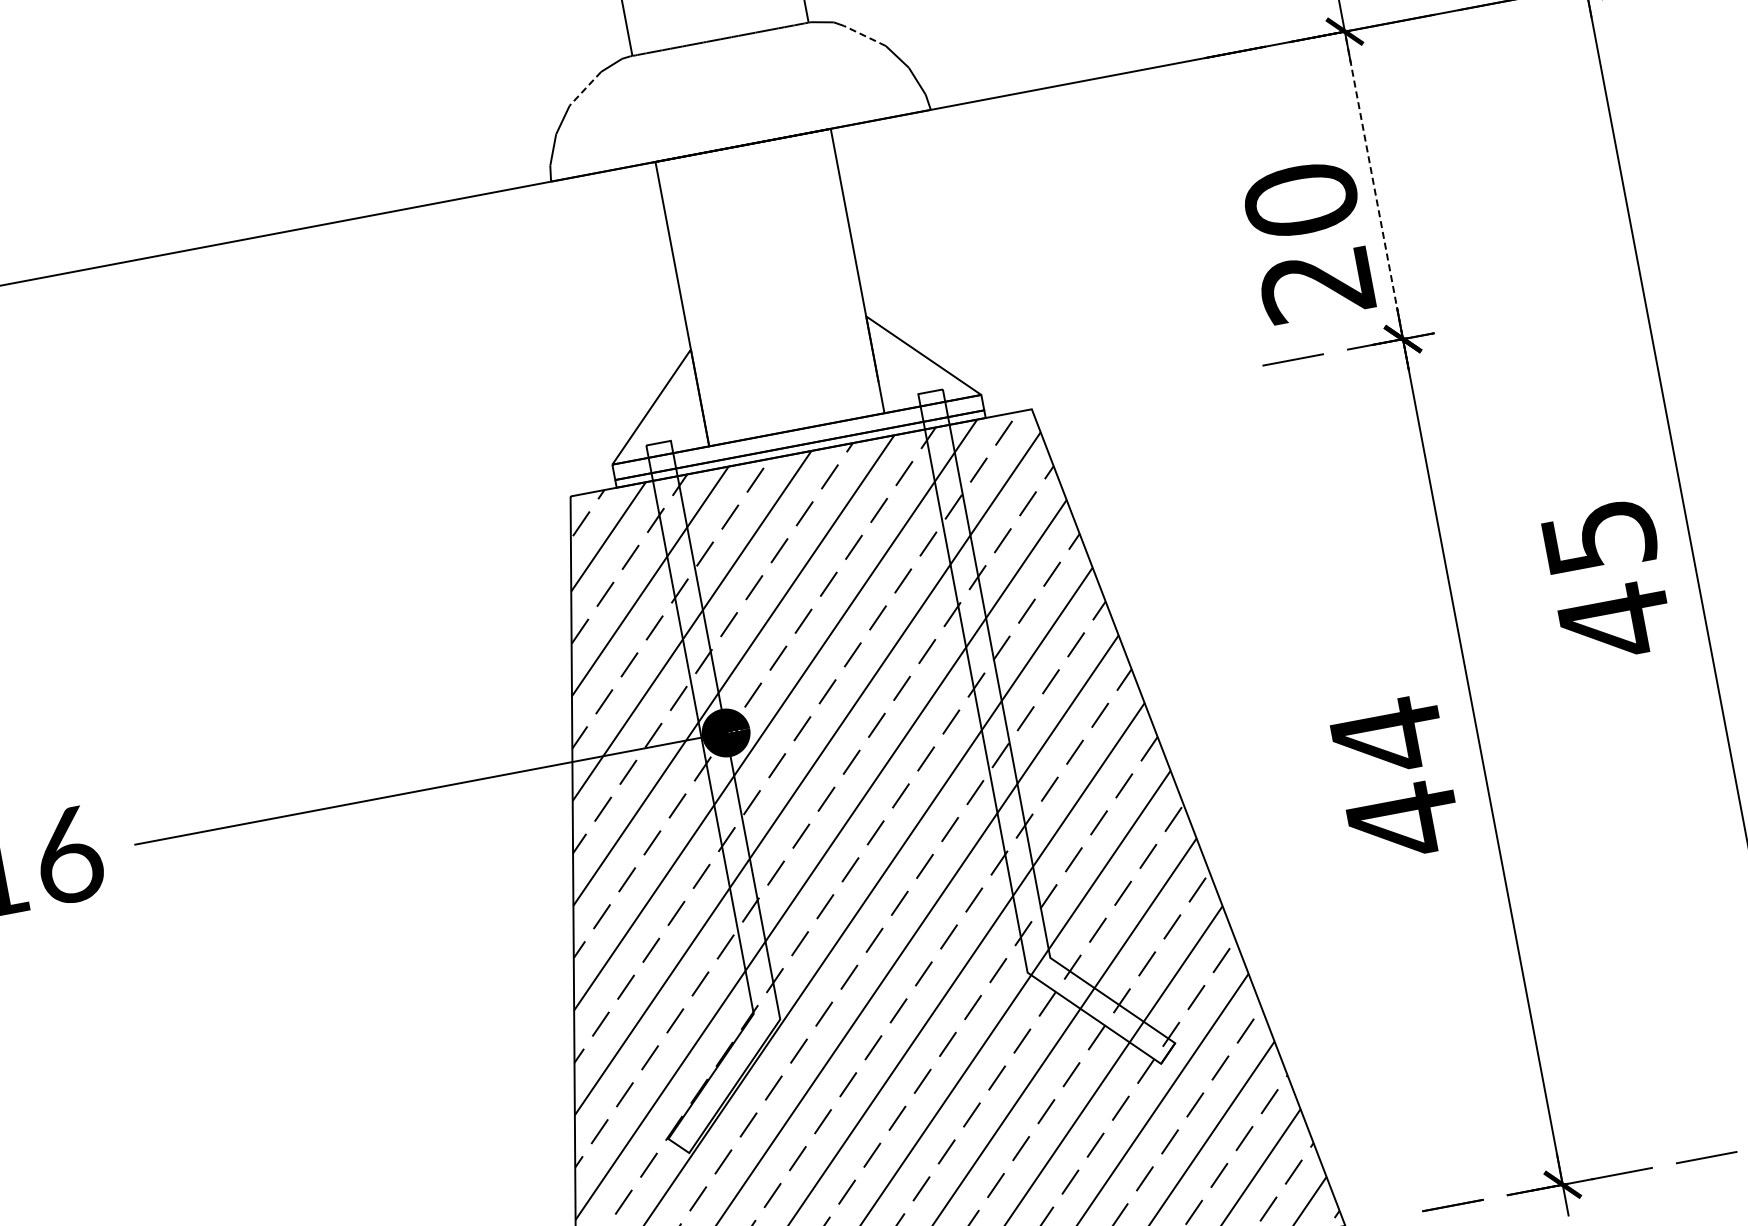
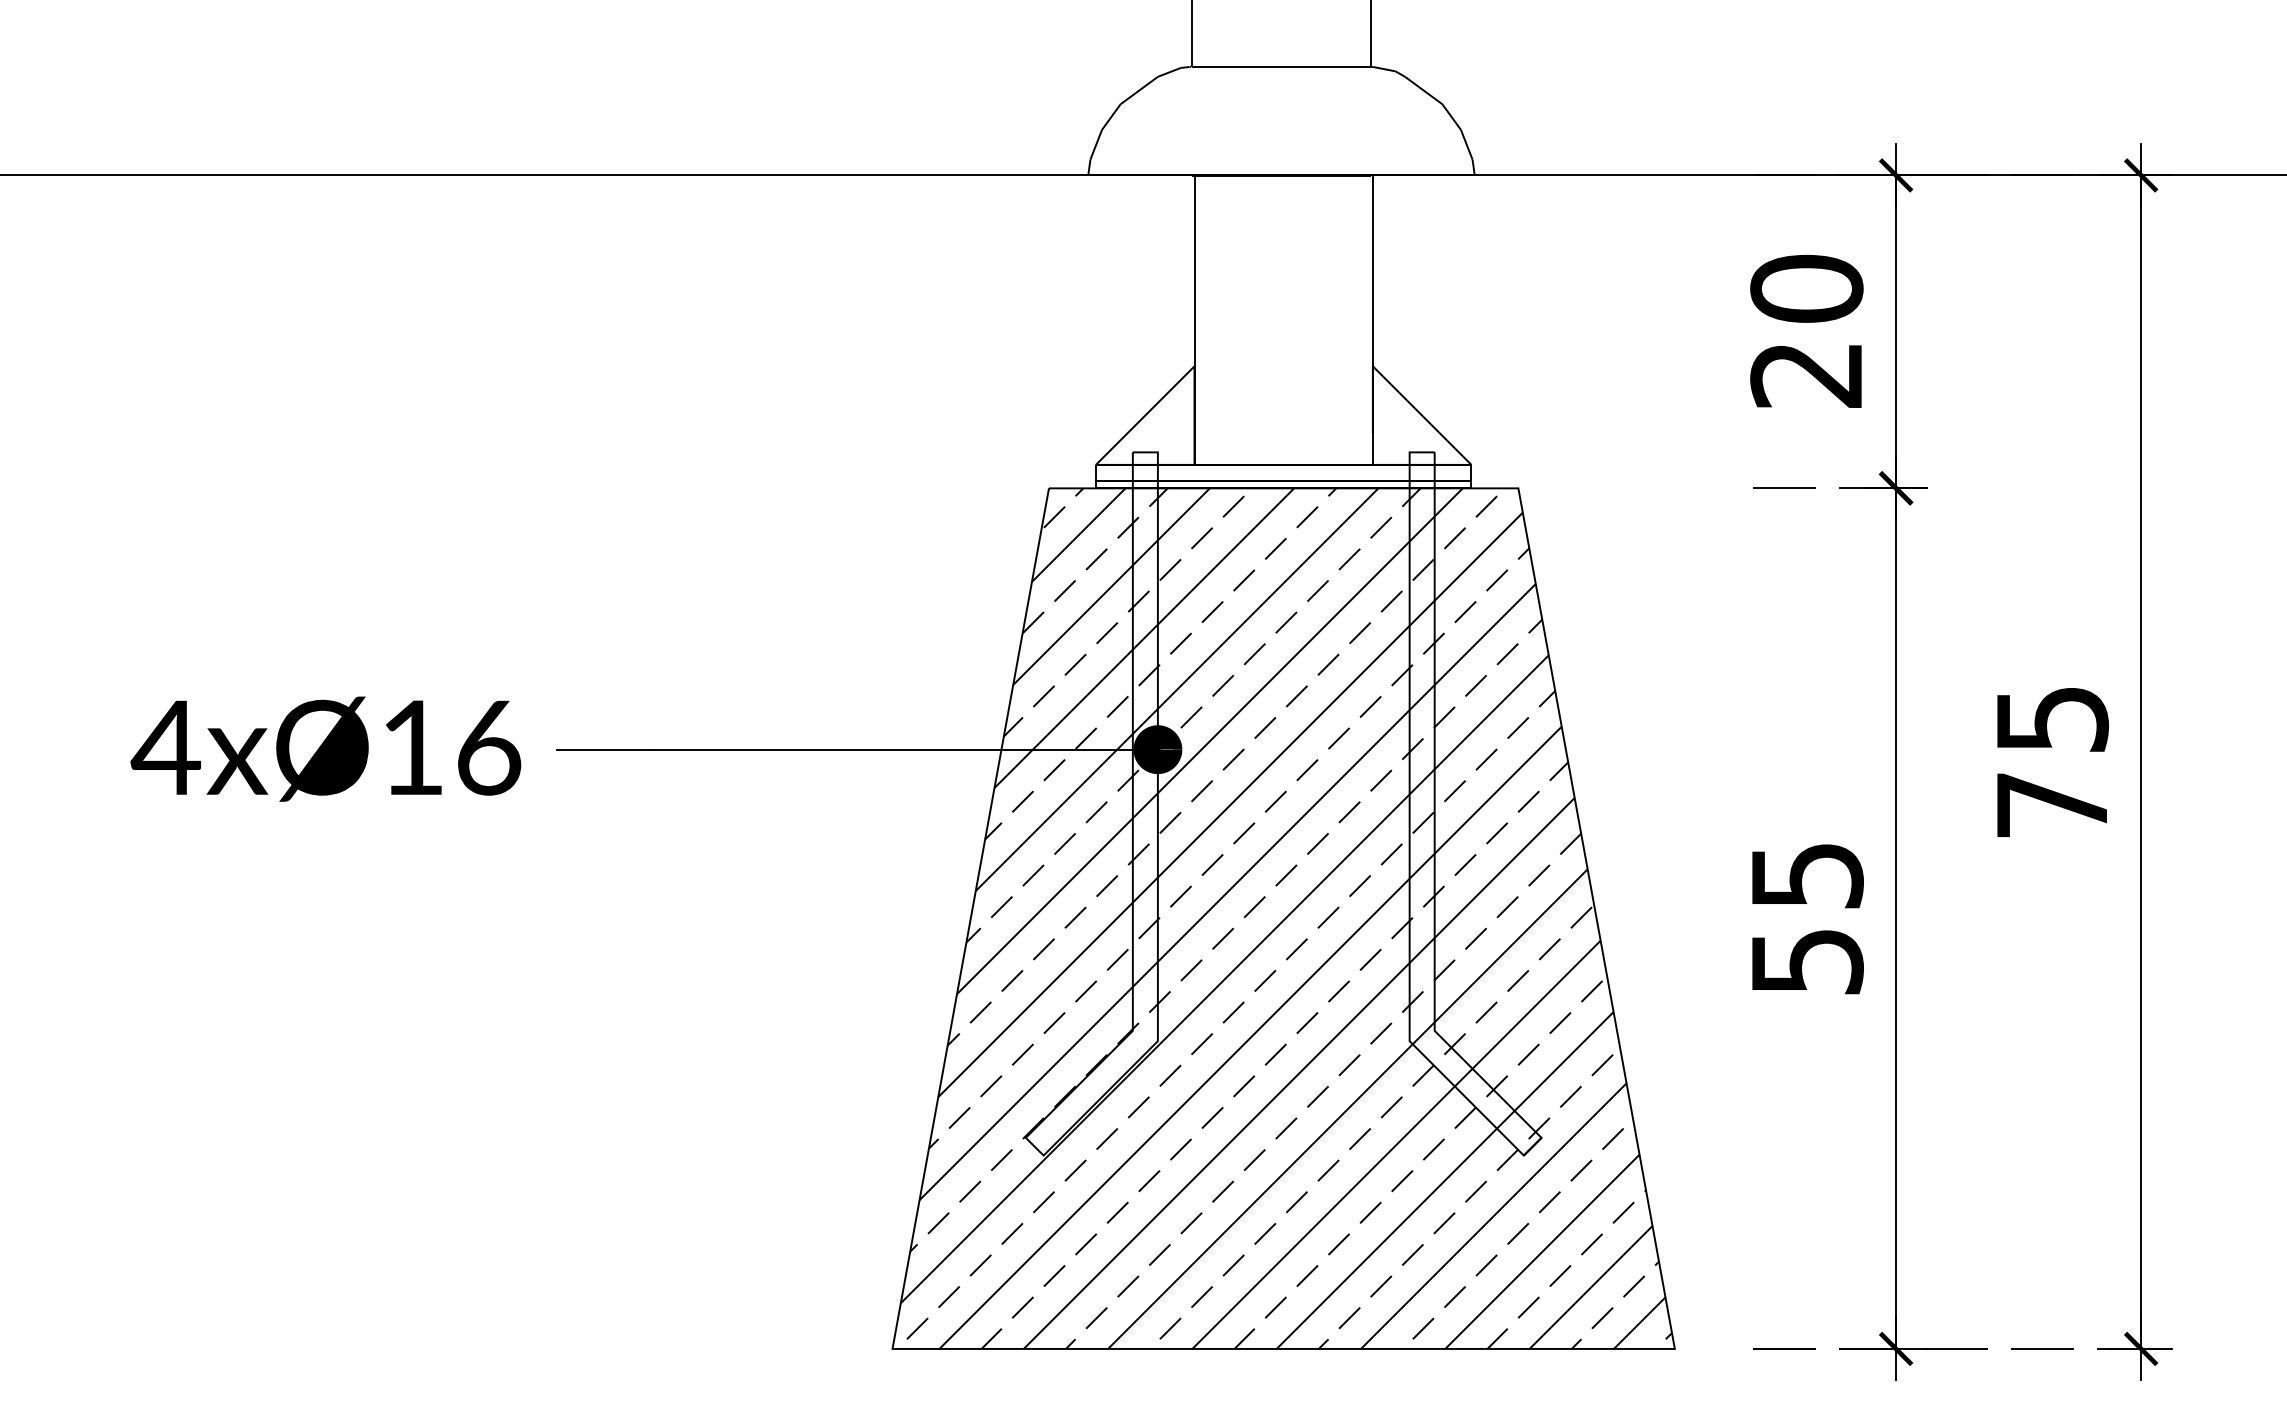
line: (864, 35) -> (1423, 90), dashed -> solid
line: (584, 88) -> (1138, 90), dashed -> solid
line: (1374, 184) -> (1896, 331), dashed -> solid
text: (1308, 241) -> (1806, 330), moved
text: (1614, 621) -> (2051, 805), 45 -> 75
text: (1395, 778) -> (1807, 918), 44 -> 55

